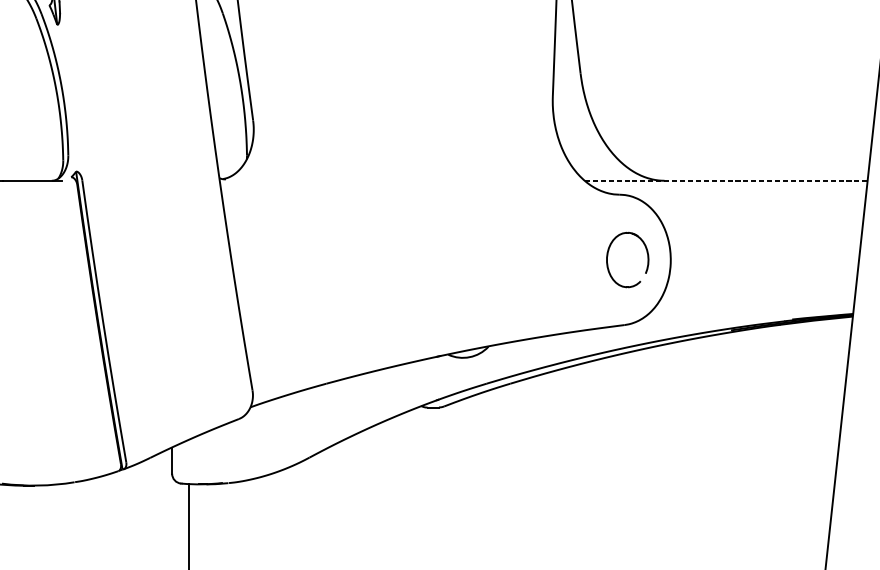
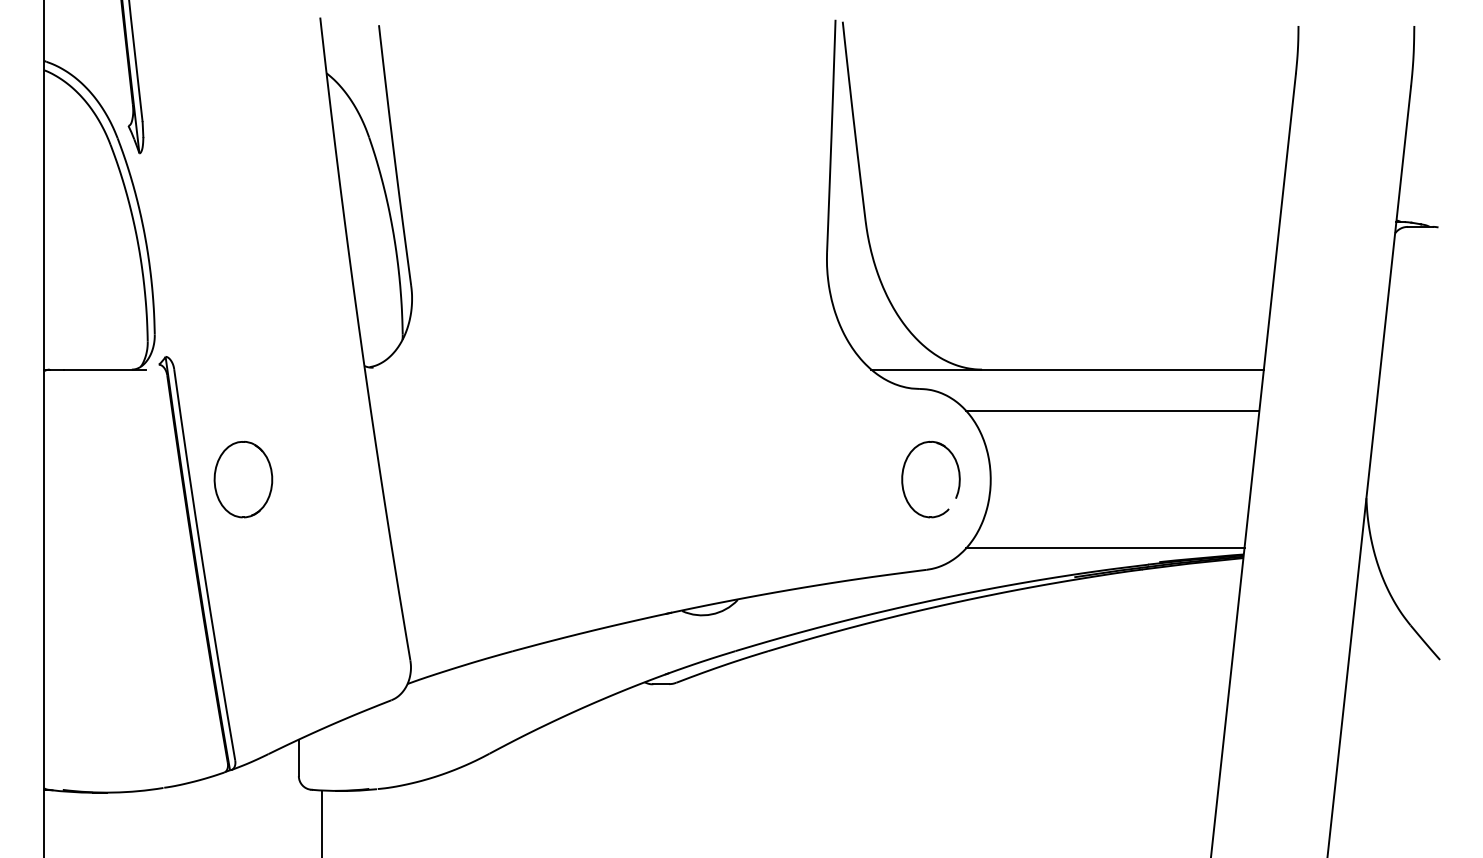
line: (726, 180) -> (1068, 369), dashed -> solid
line: (758, 210) -> (1112, 410), added
part: (132, 259) -> (243, 479), added
line: (753, 309) -> (1105, 548), added

